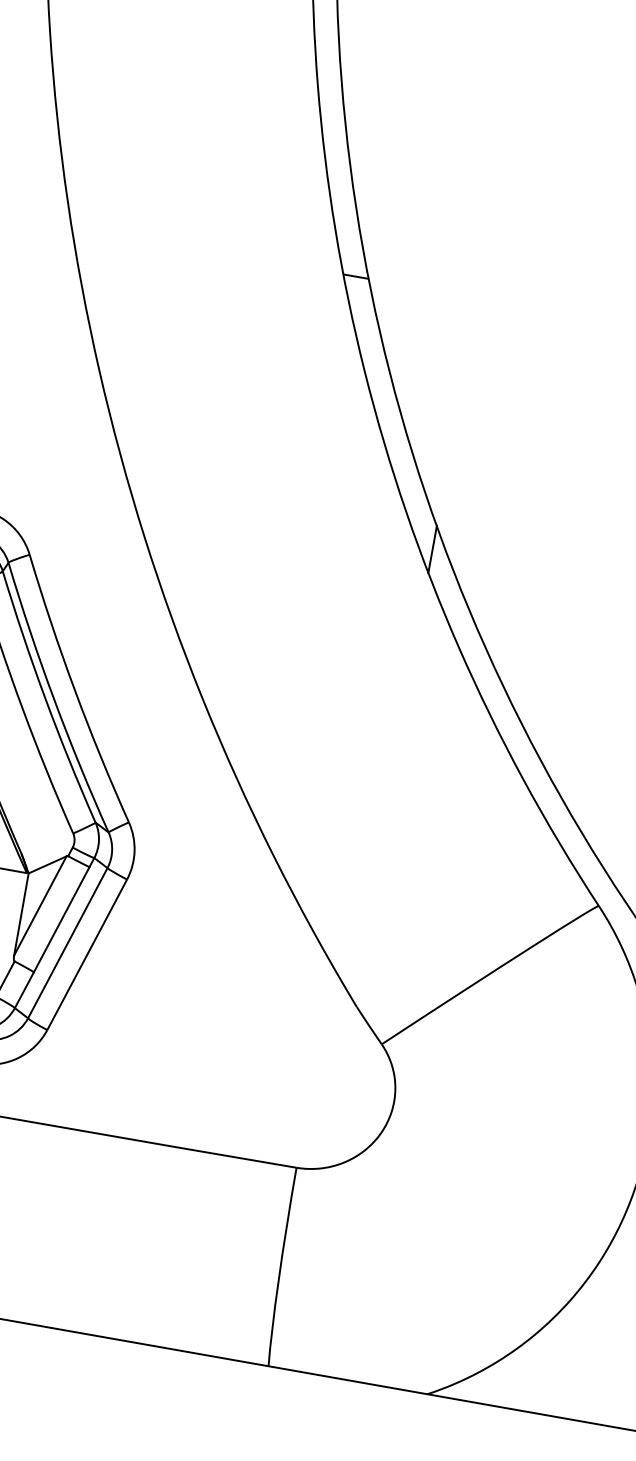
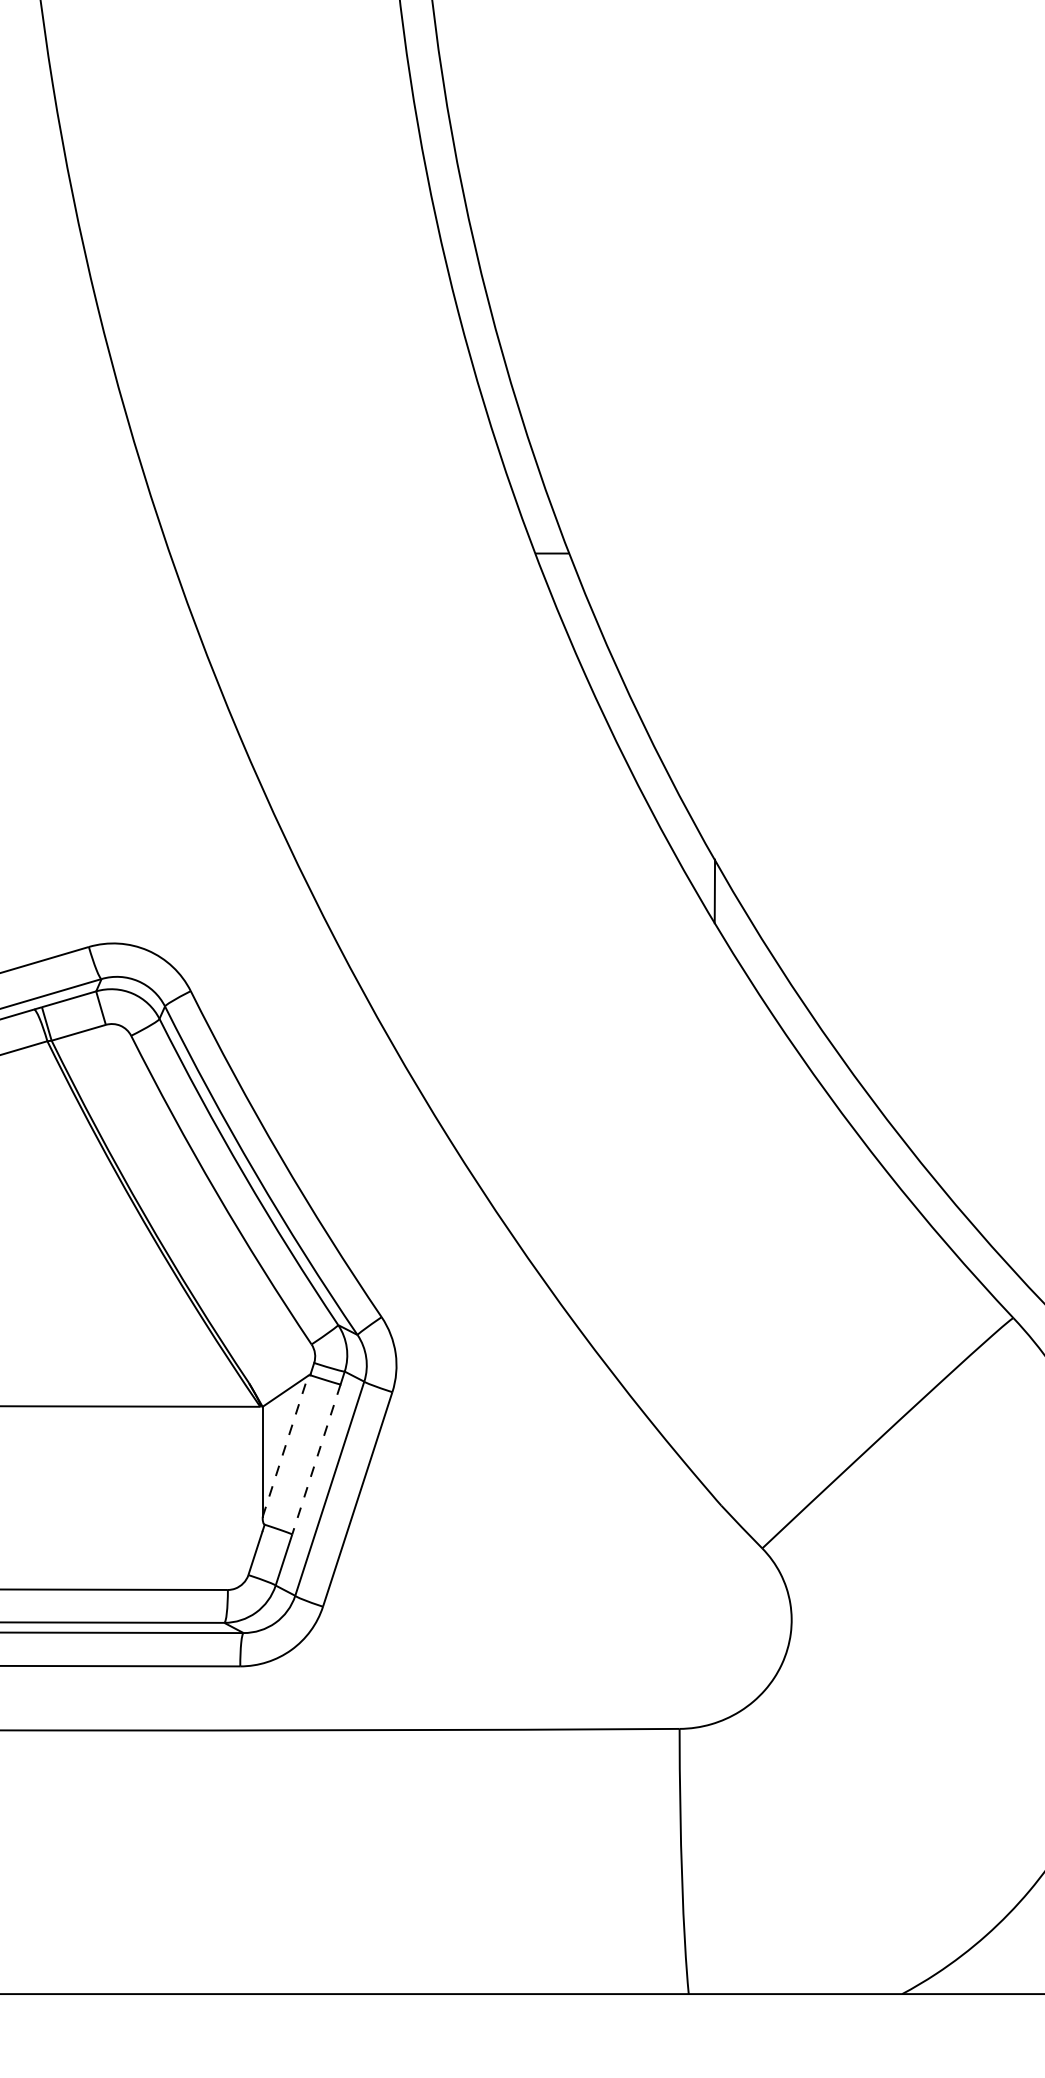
line: (40, 905) -> (285, 1445), solid -> dashed
line: (61, 919) -> (316, 1459), solid -> dashed

